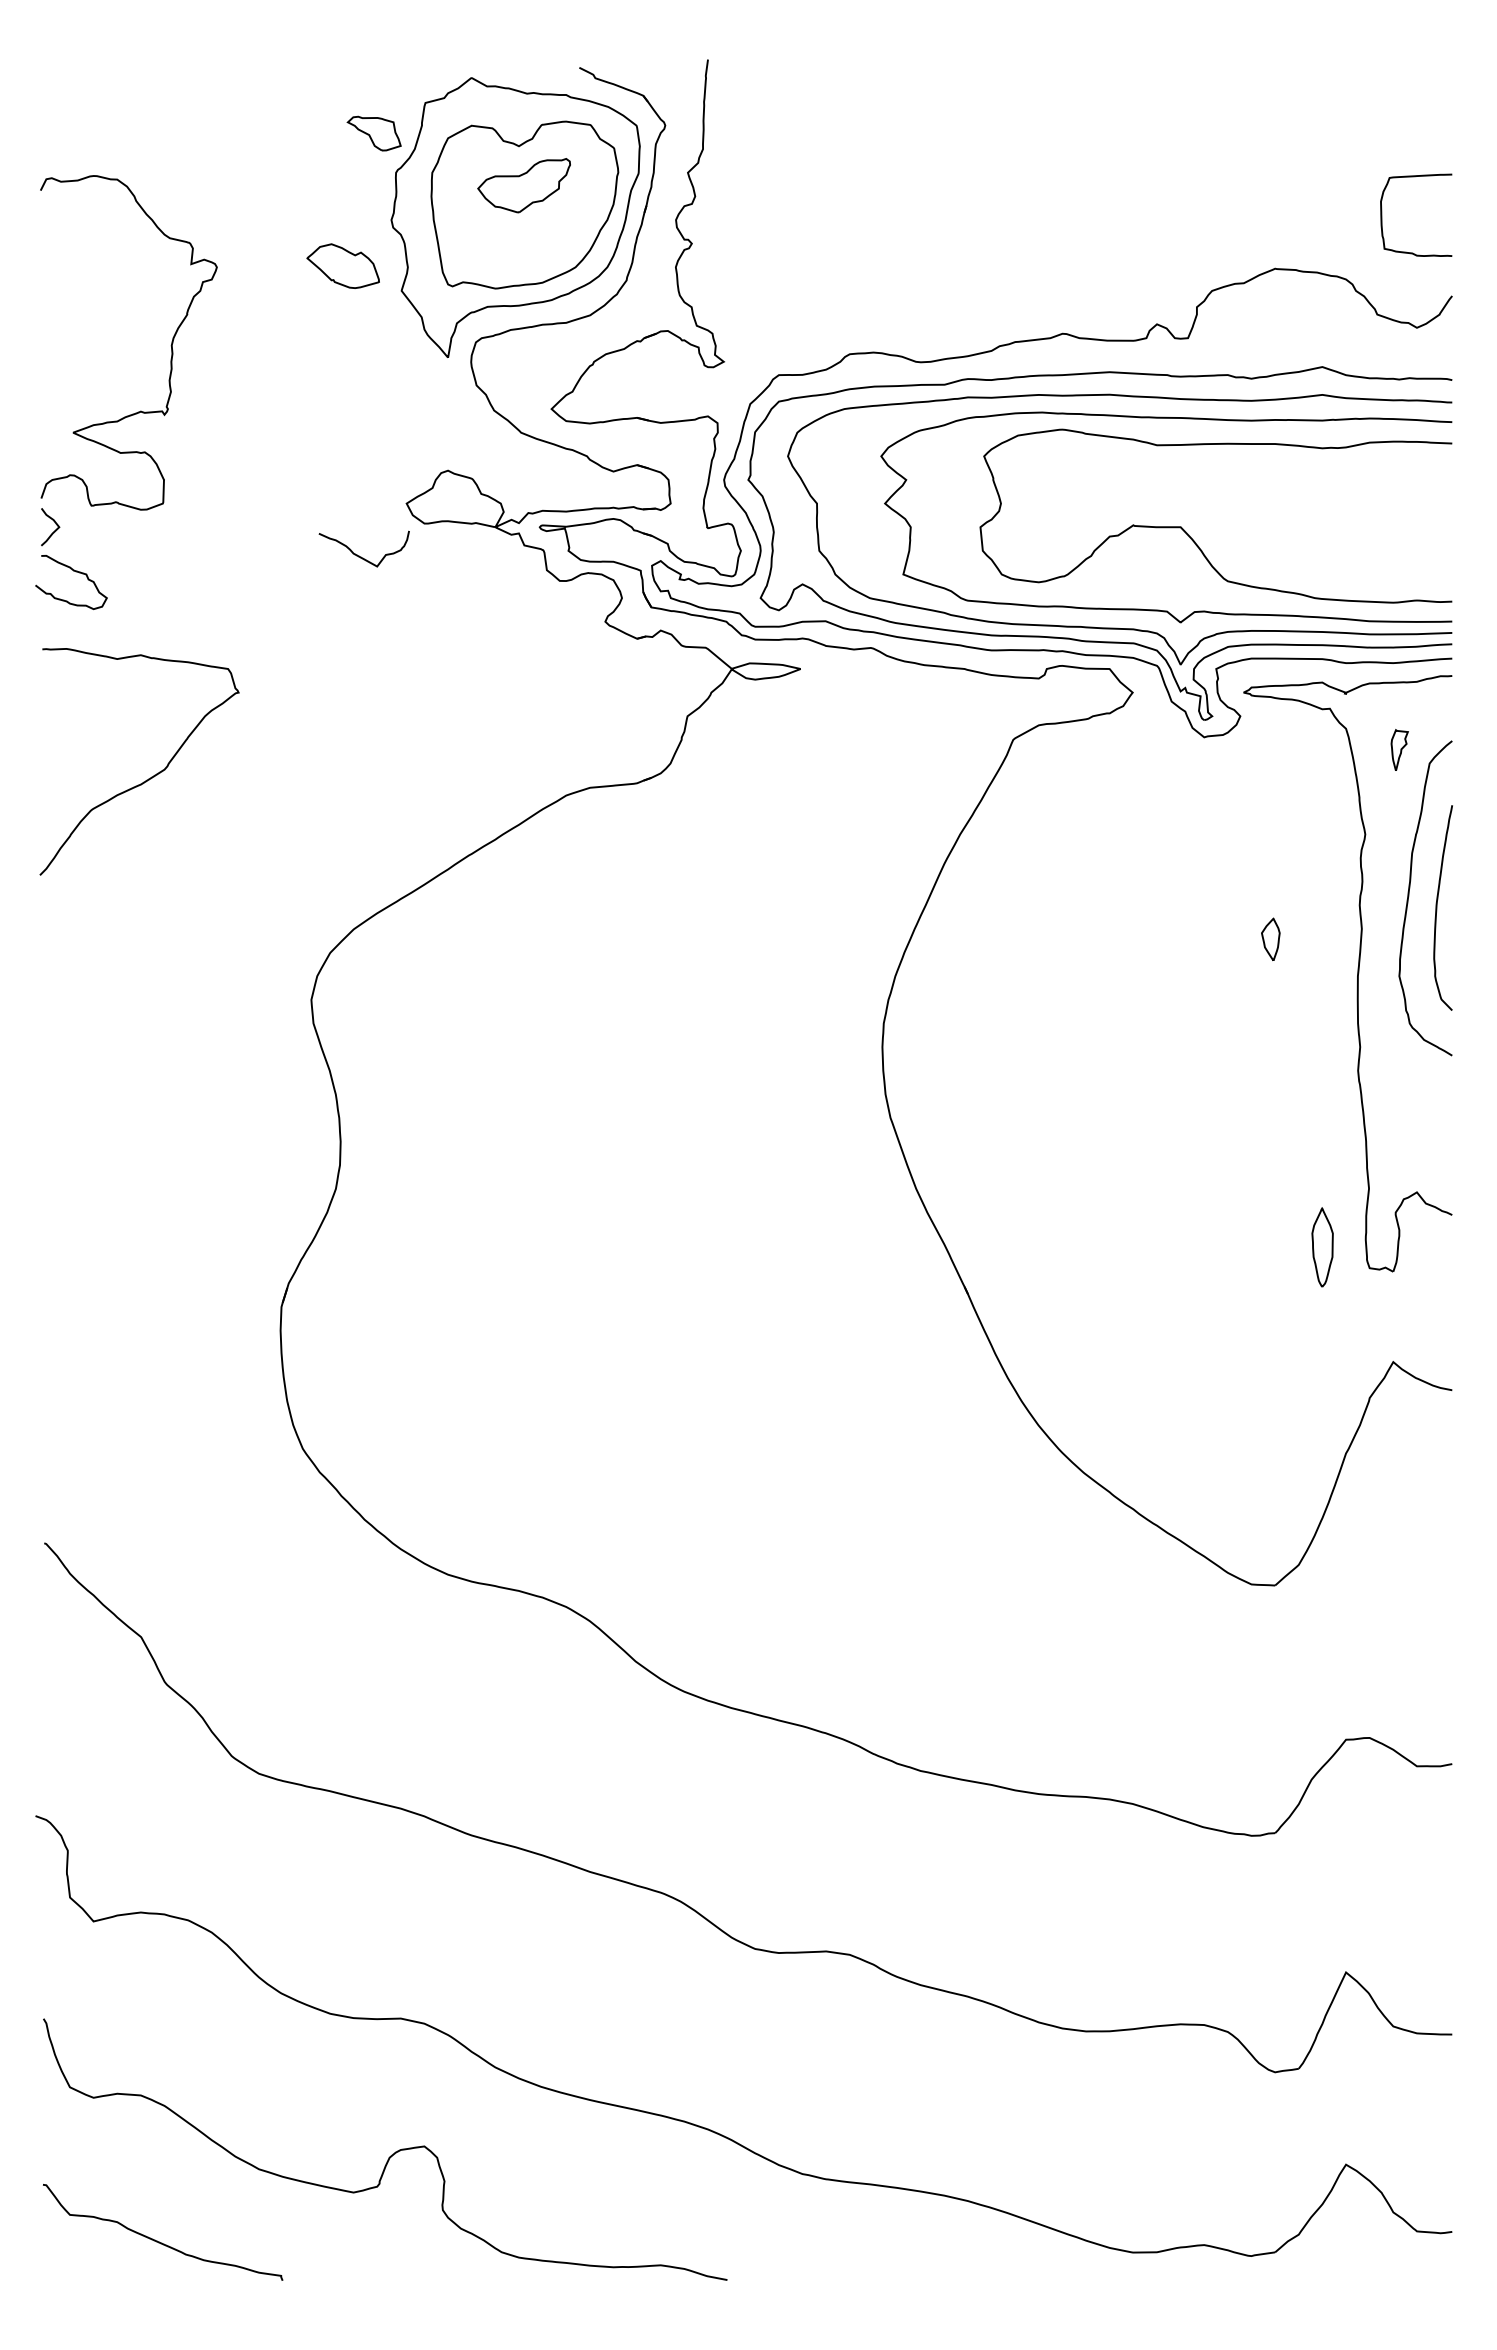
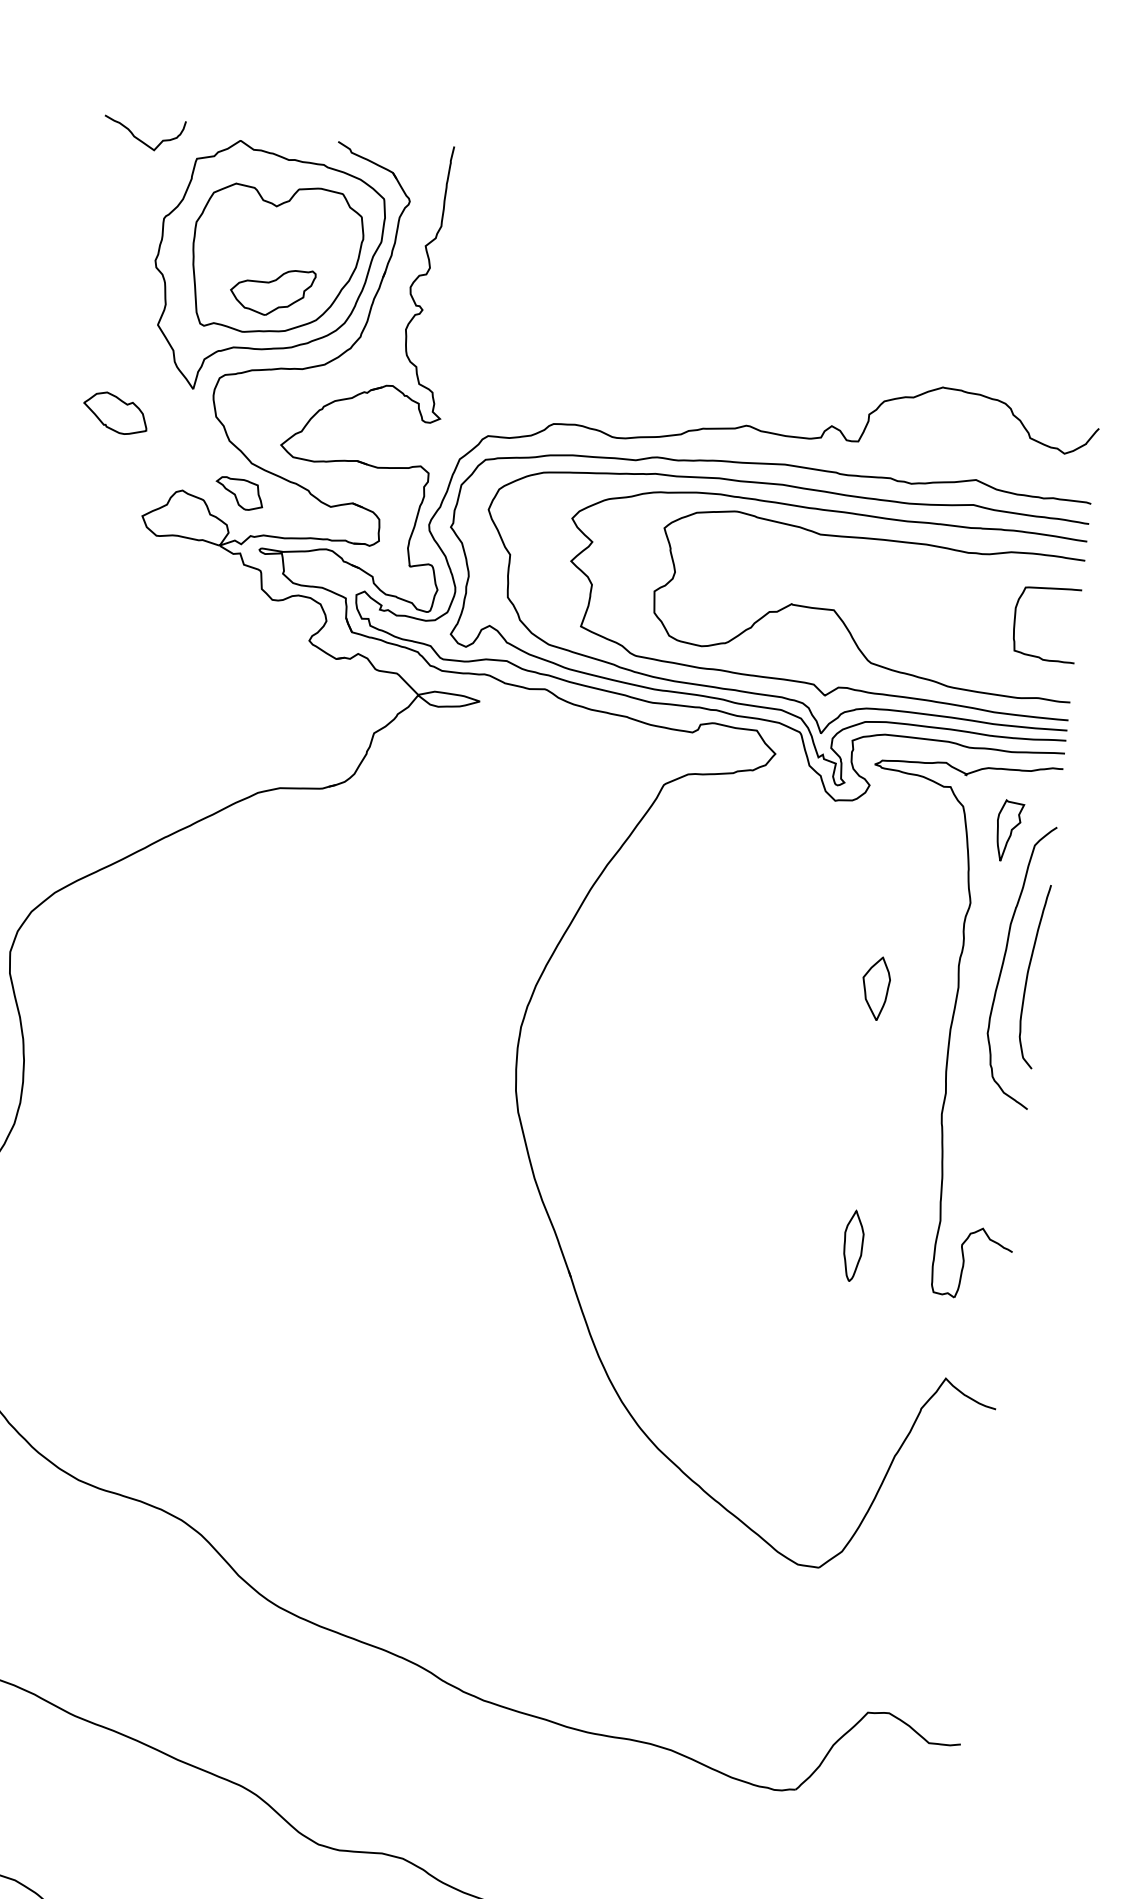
part: (373, 133) -> (238, 493), moved
part: (523, 185) -> (271, 291), moved
curve: (1382, 214) -> (1015, 619), moved
part: (342, 265) -> (115, 412), moved
curve: (359, 555) -> (139, 138), moved
part: (1399, 749) -> (1009, 830), size x1.67
part: (1270, 939) -> (875, 988), size x1.67
part: (1322, 1247) -> (853, 1245), moved

